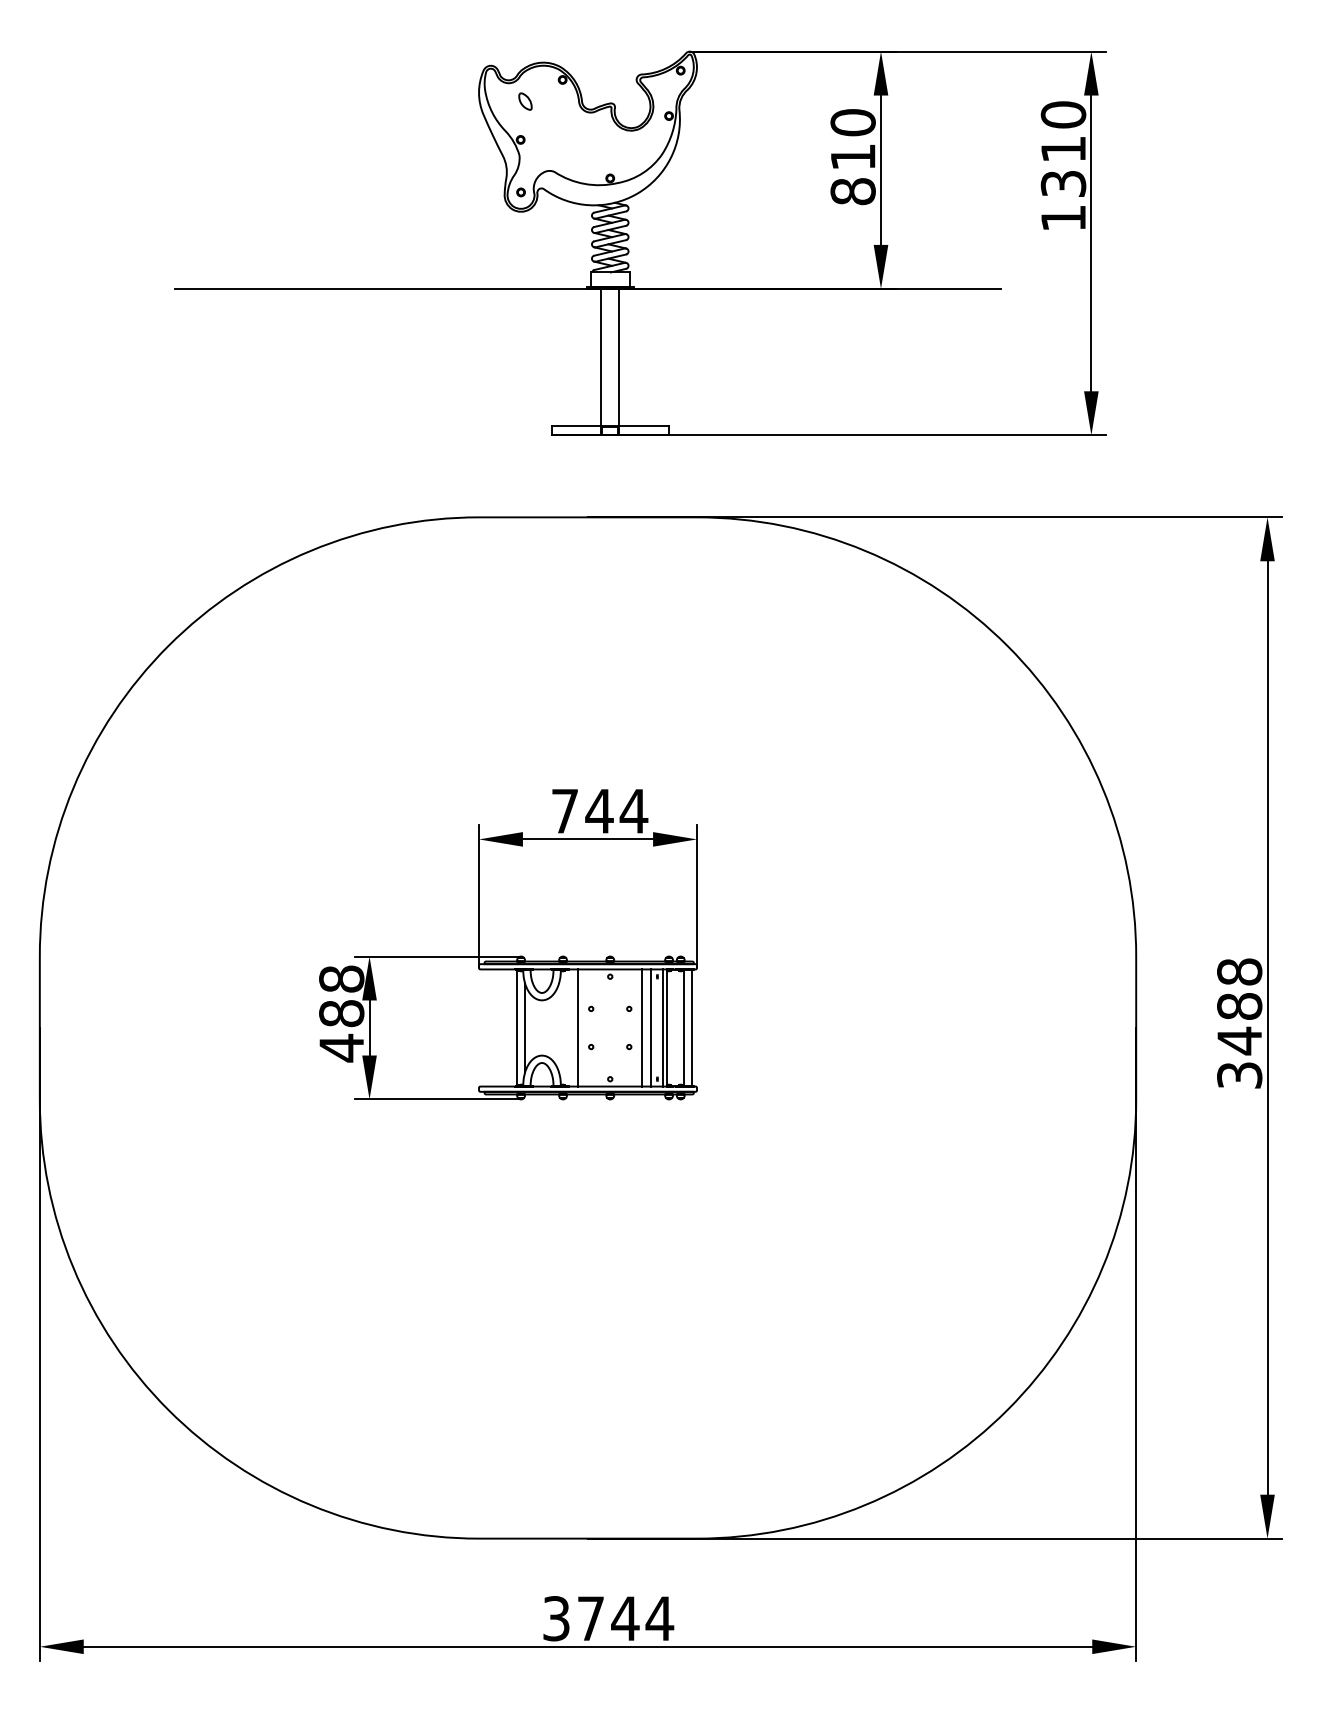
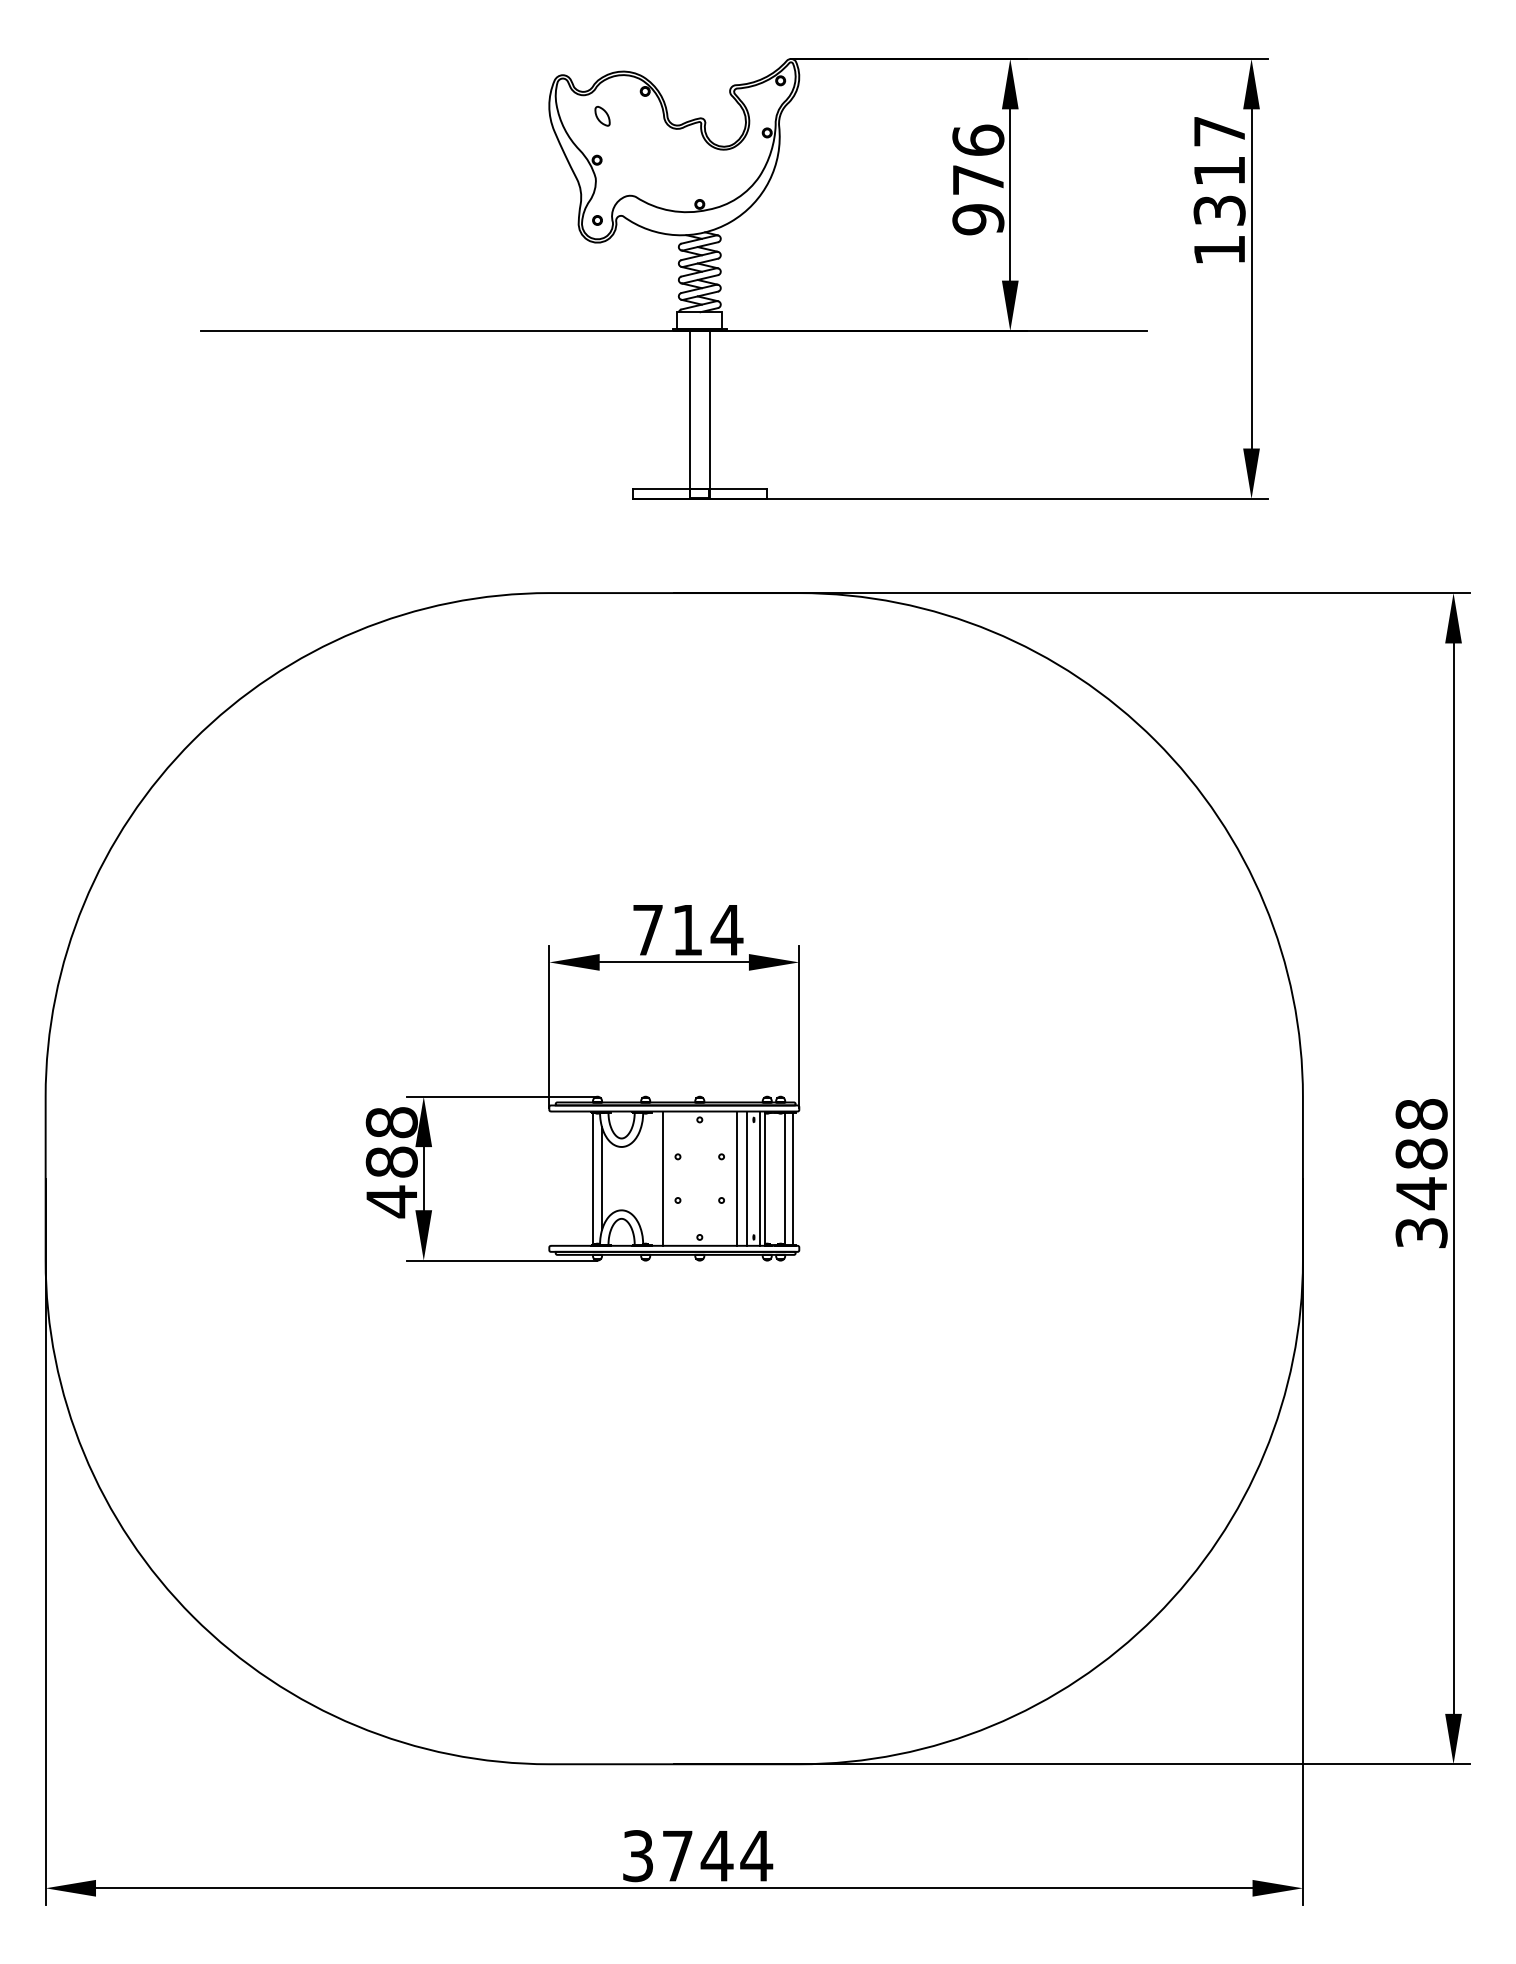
text: (1063, 114) -> (1219, 131), 1310 -> 1317
text: (853, 156) -> (978, 179), 810 -> 976
text: (599, 811) -> (687, 930), 744 -> 714

